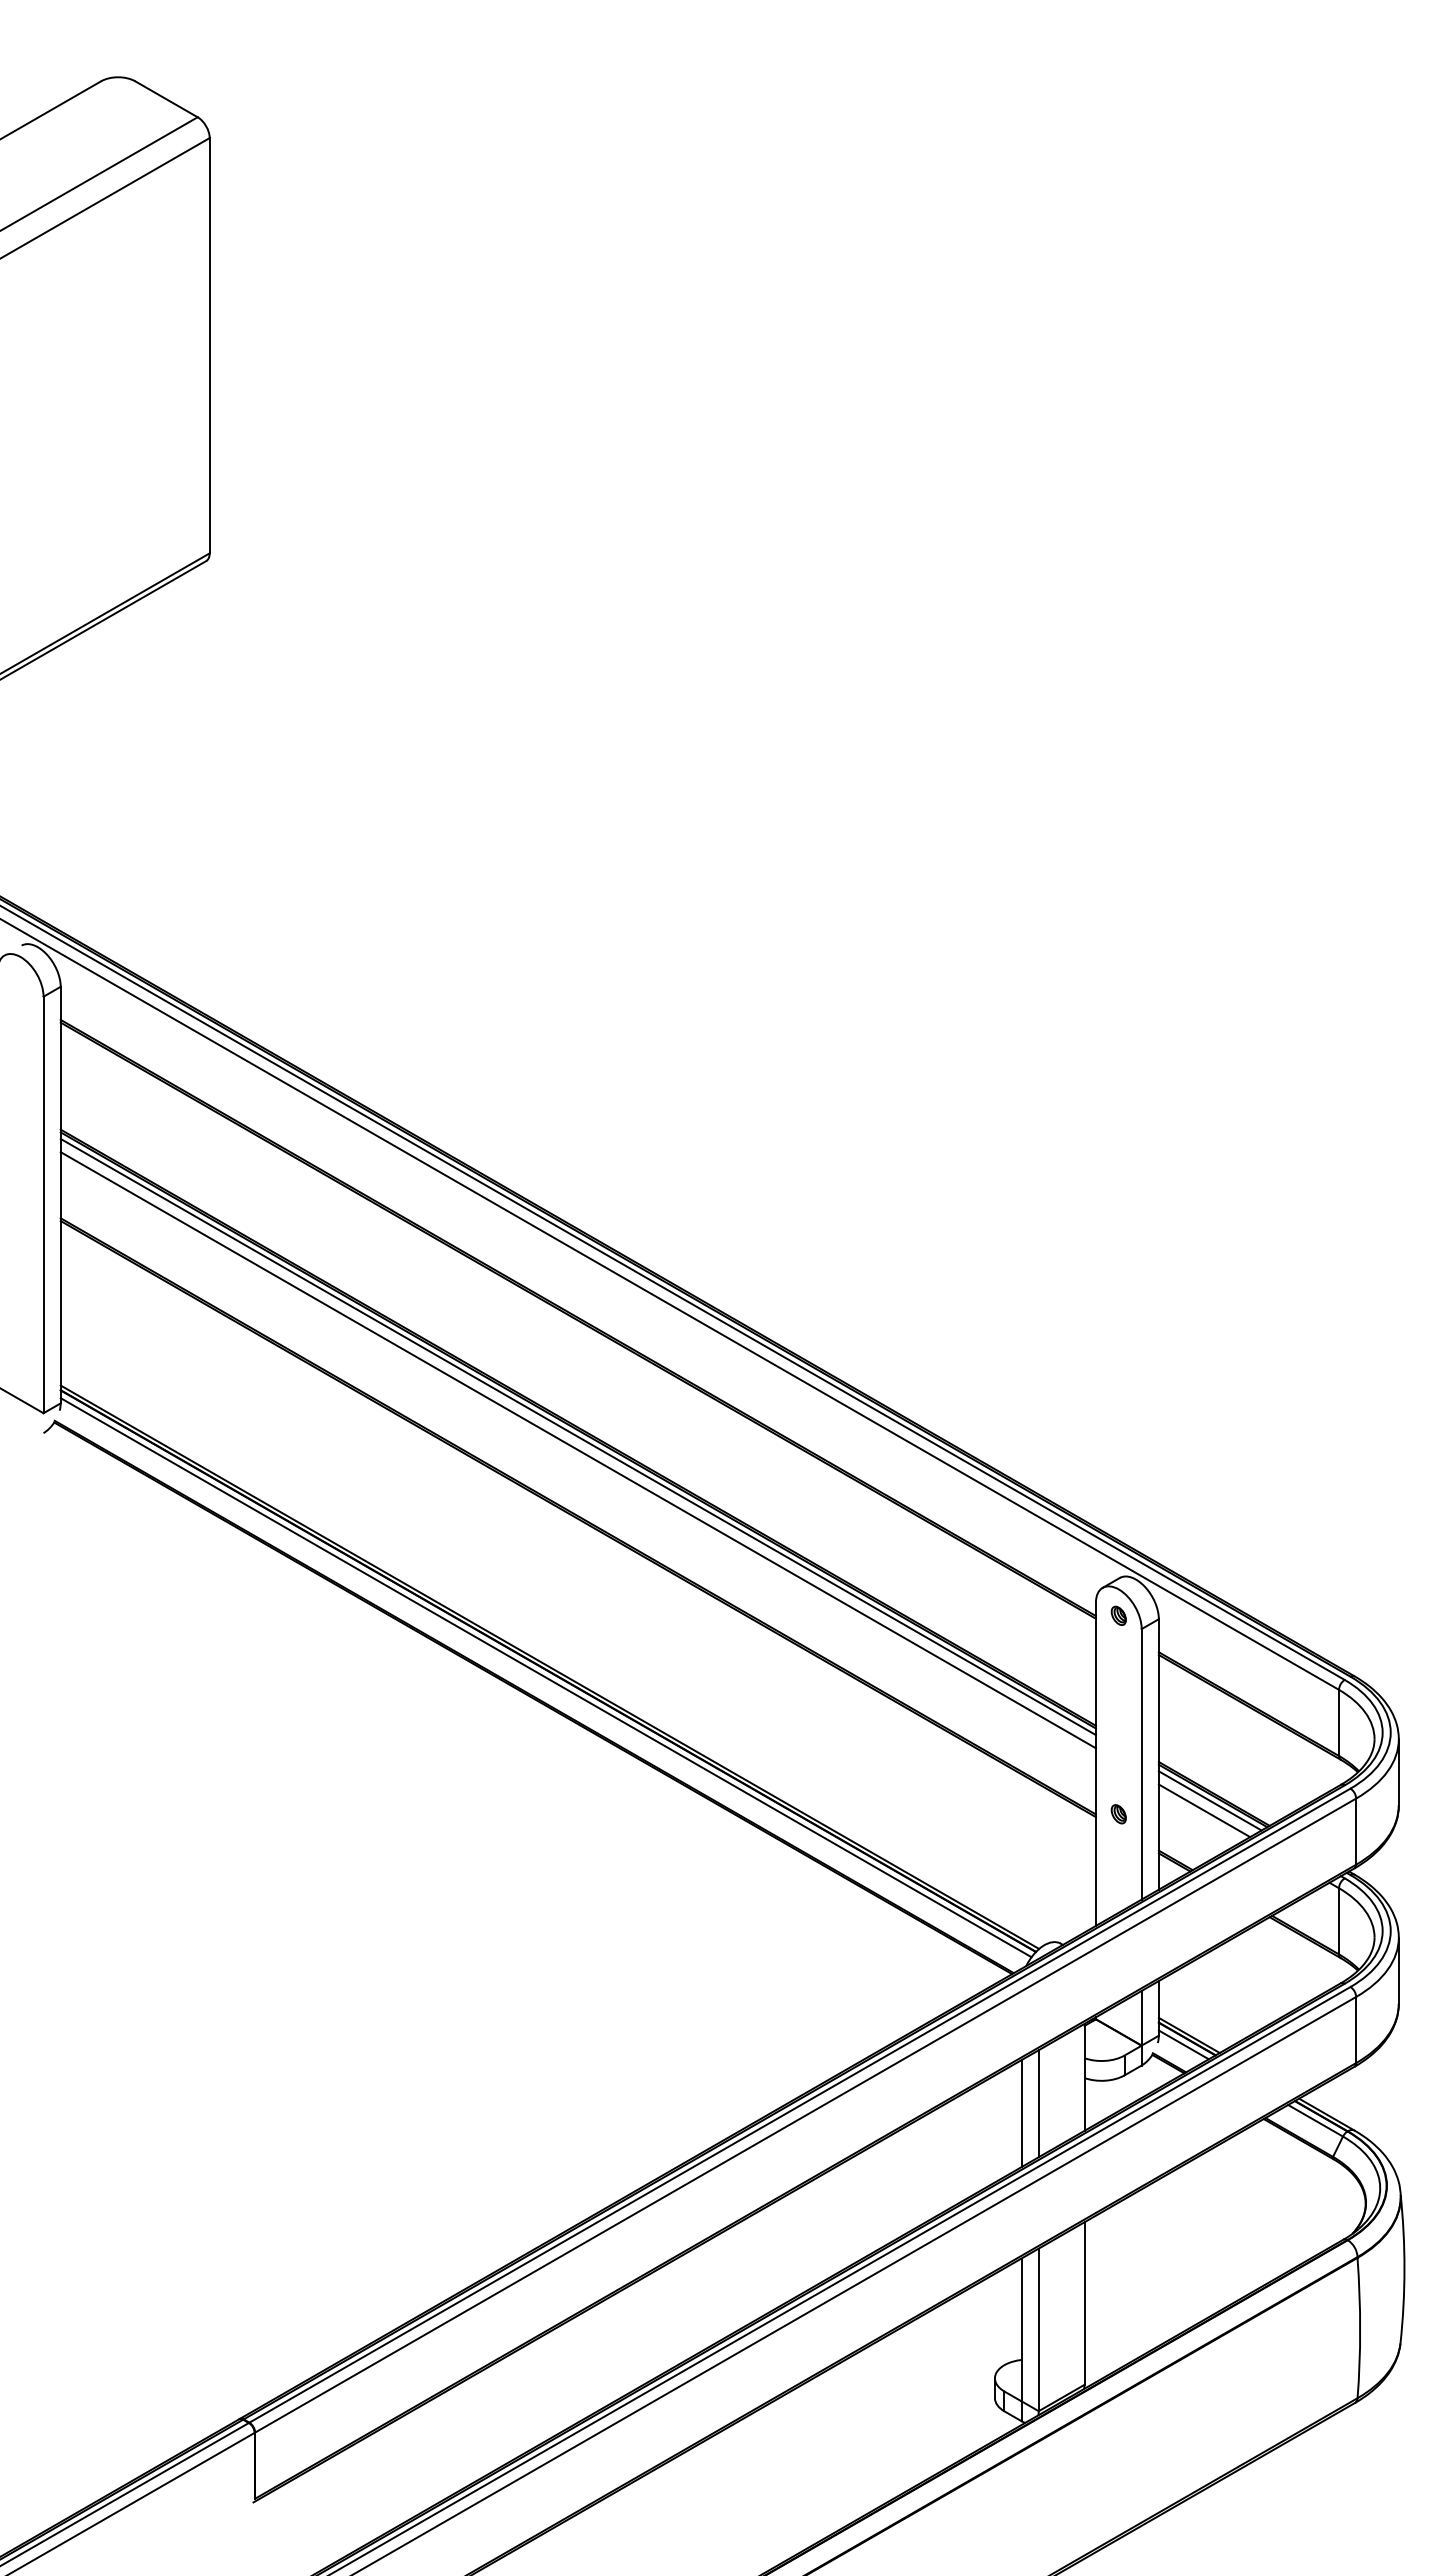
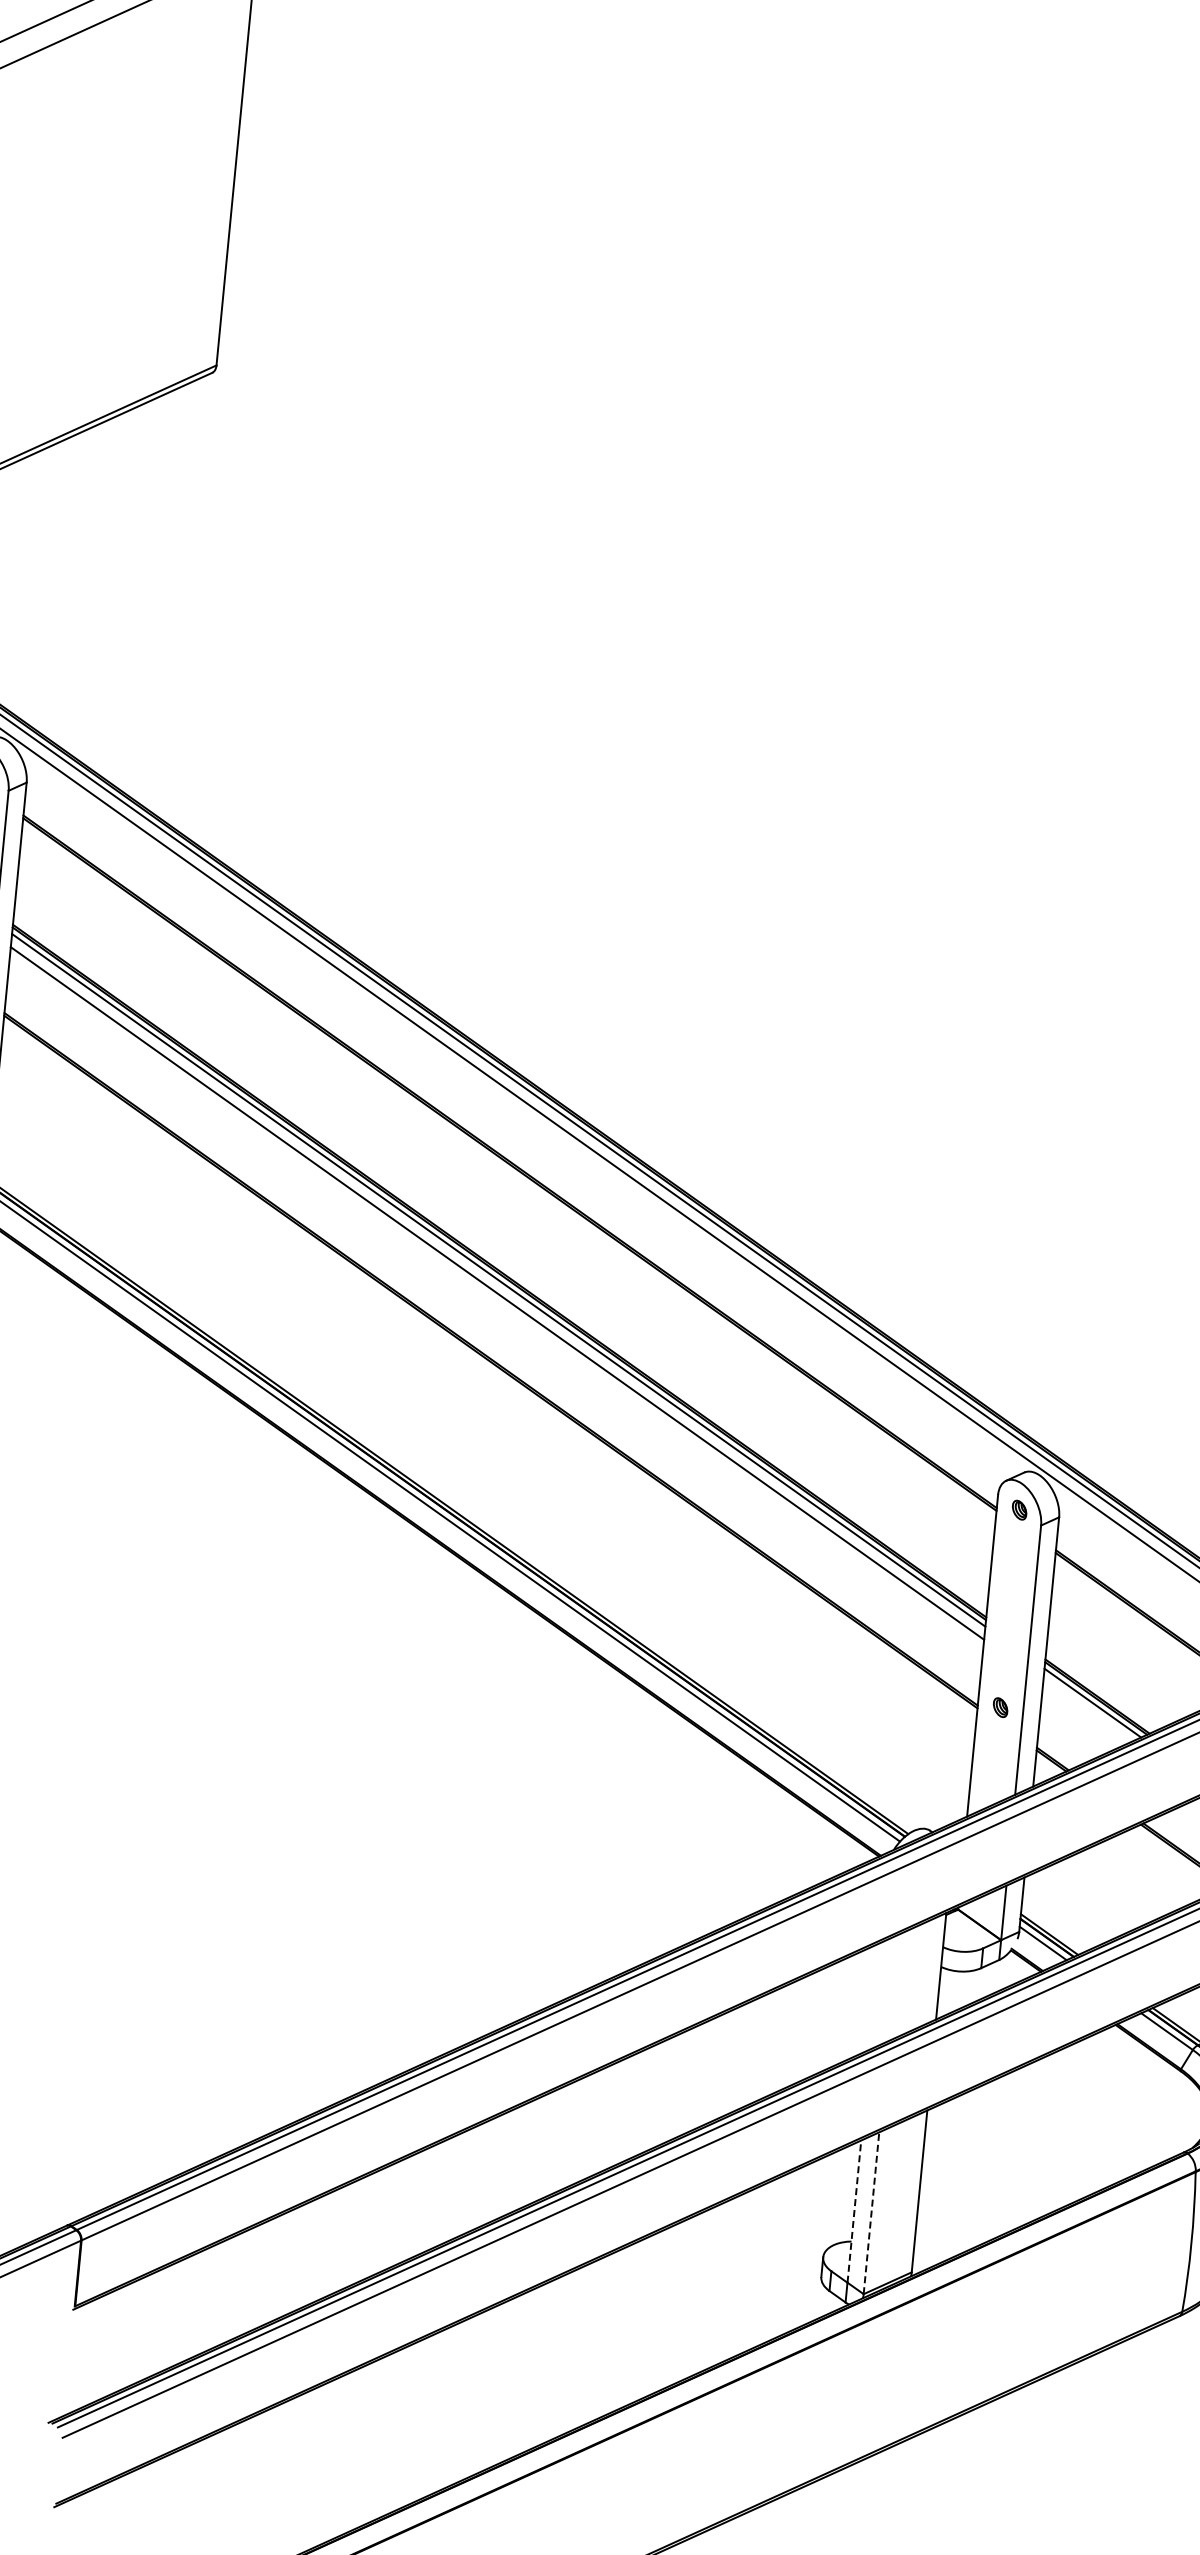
line: (1204, 1810) -> (1086, 1712), removed
line: (1038, 2103) -> (892, 1987), removed
line: (1021, 2113) -> (875, 1996), removed
line: (1021, 2329) -> (854, 2211), solid -> dashed
line: (1038, 2329) -> (871, 2212), solid -> dashed

